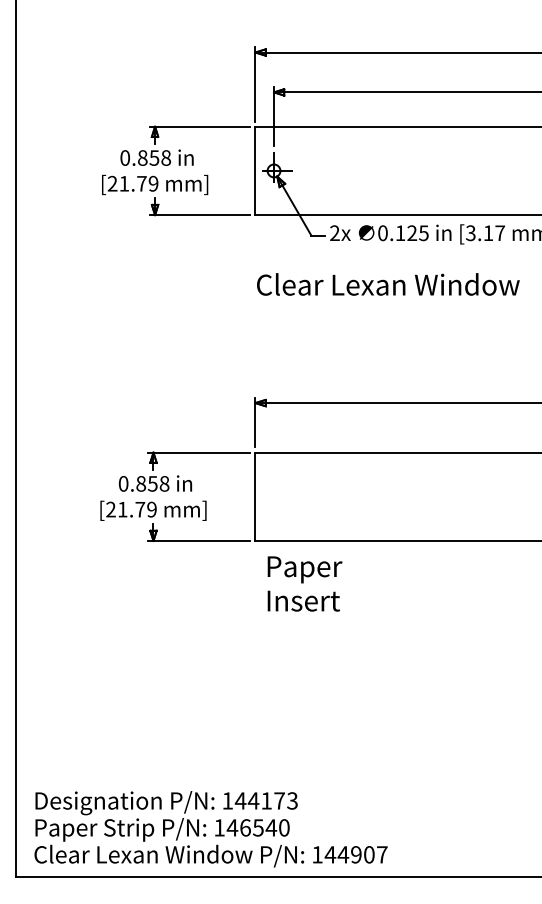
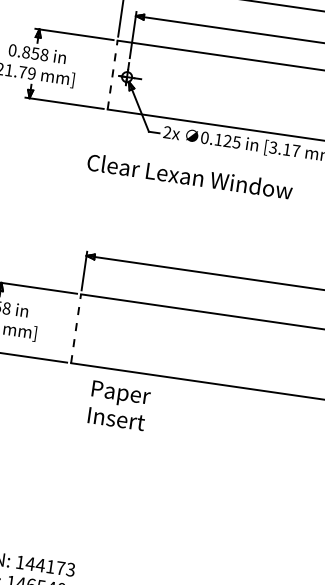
line: (255, 170) -> (112, 74), solid -> dashed
text: (388, 284) -> (190, 176), moved
line: (255, 496) -> (76, 328), solid -> dashed
text: (304, 583) -> (119, 405), moved

